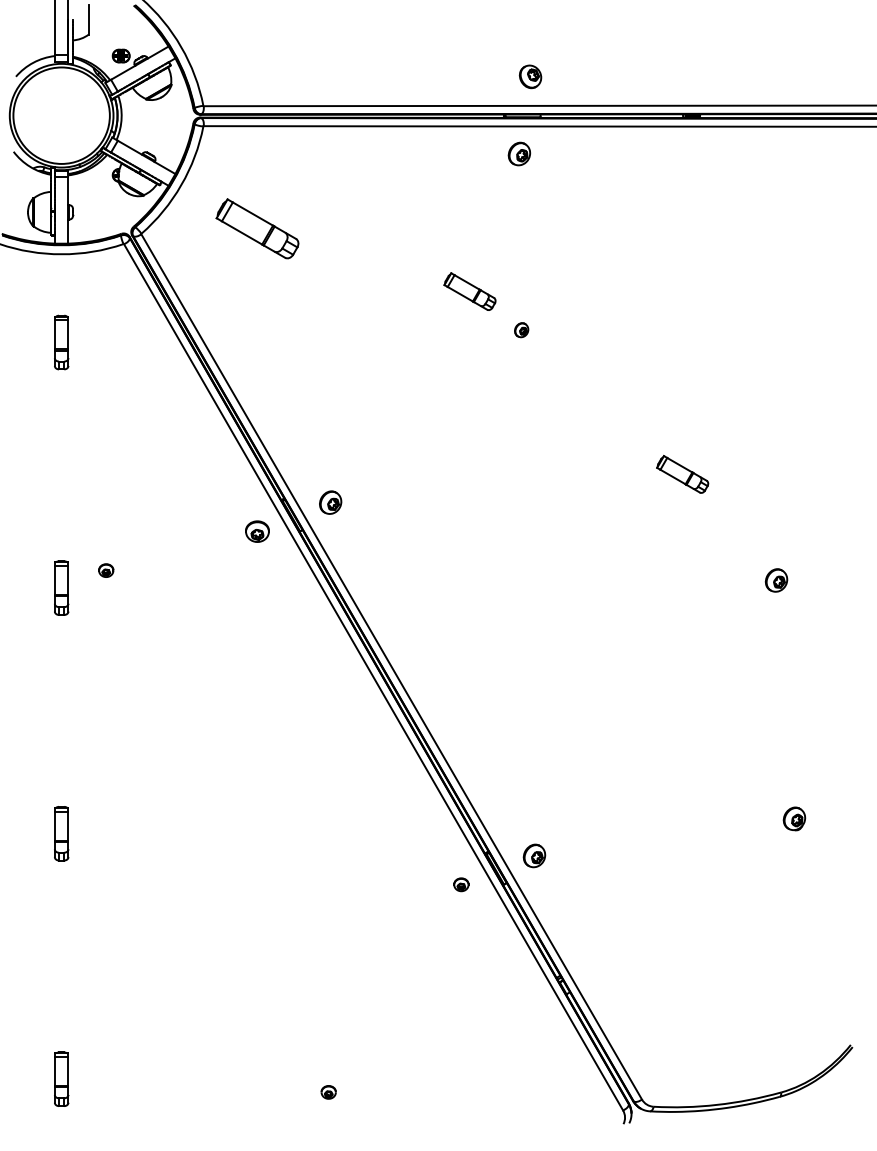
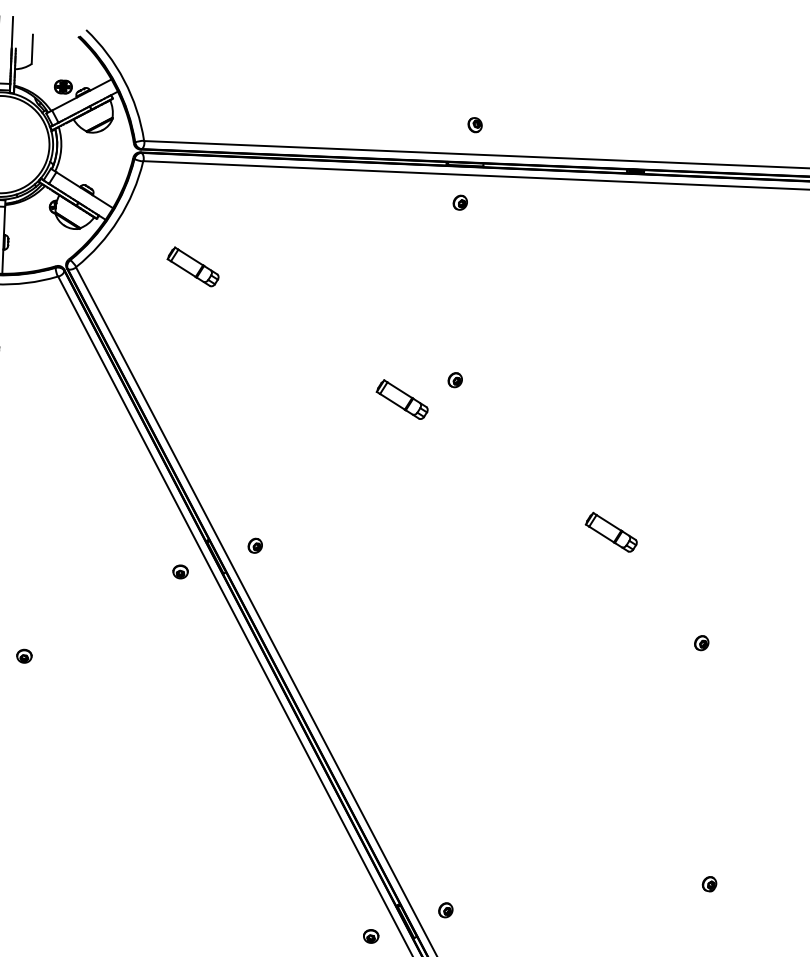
part: (530, 76) -> (474, 124), size x0.62
part: (518, 154) -> (459, 203), size x0.62
part: (256, 228) -> (192, 266), size x0.62
part: (469, 291) -> (401, 399), moved
part: (329, 502) -> (254, 545), size x0.62
part: (257, 531) -> (180, 571), size x0.62
part: (106, 570) -> (24, 656), moved
part: (776, 580) -> (701, 643), size x0.62
part: (794, 818) -> (709, 883), size x0.62
part: (533, 855) -> (445, 909), size x0.62

